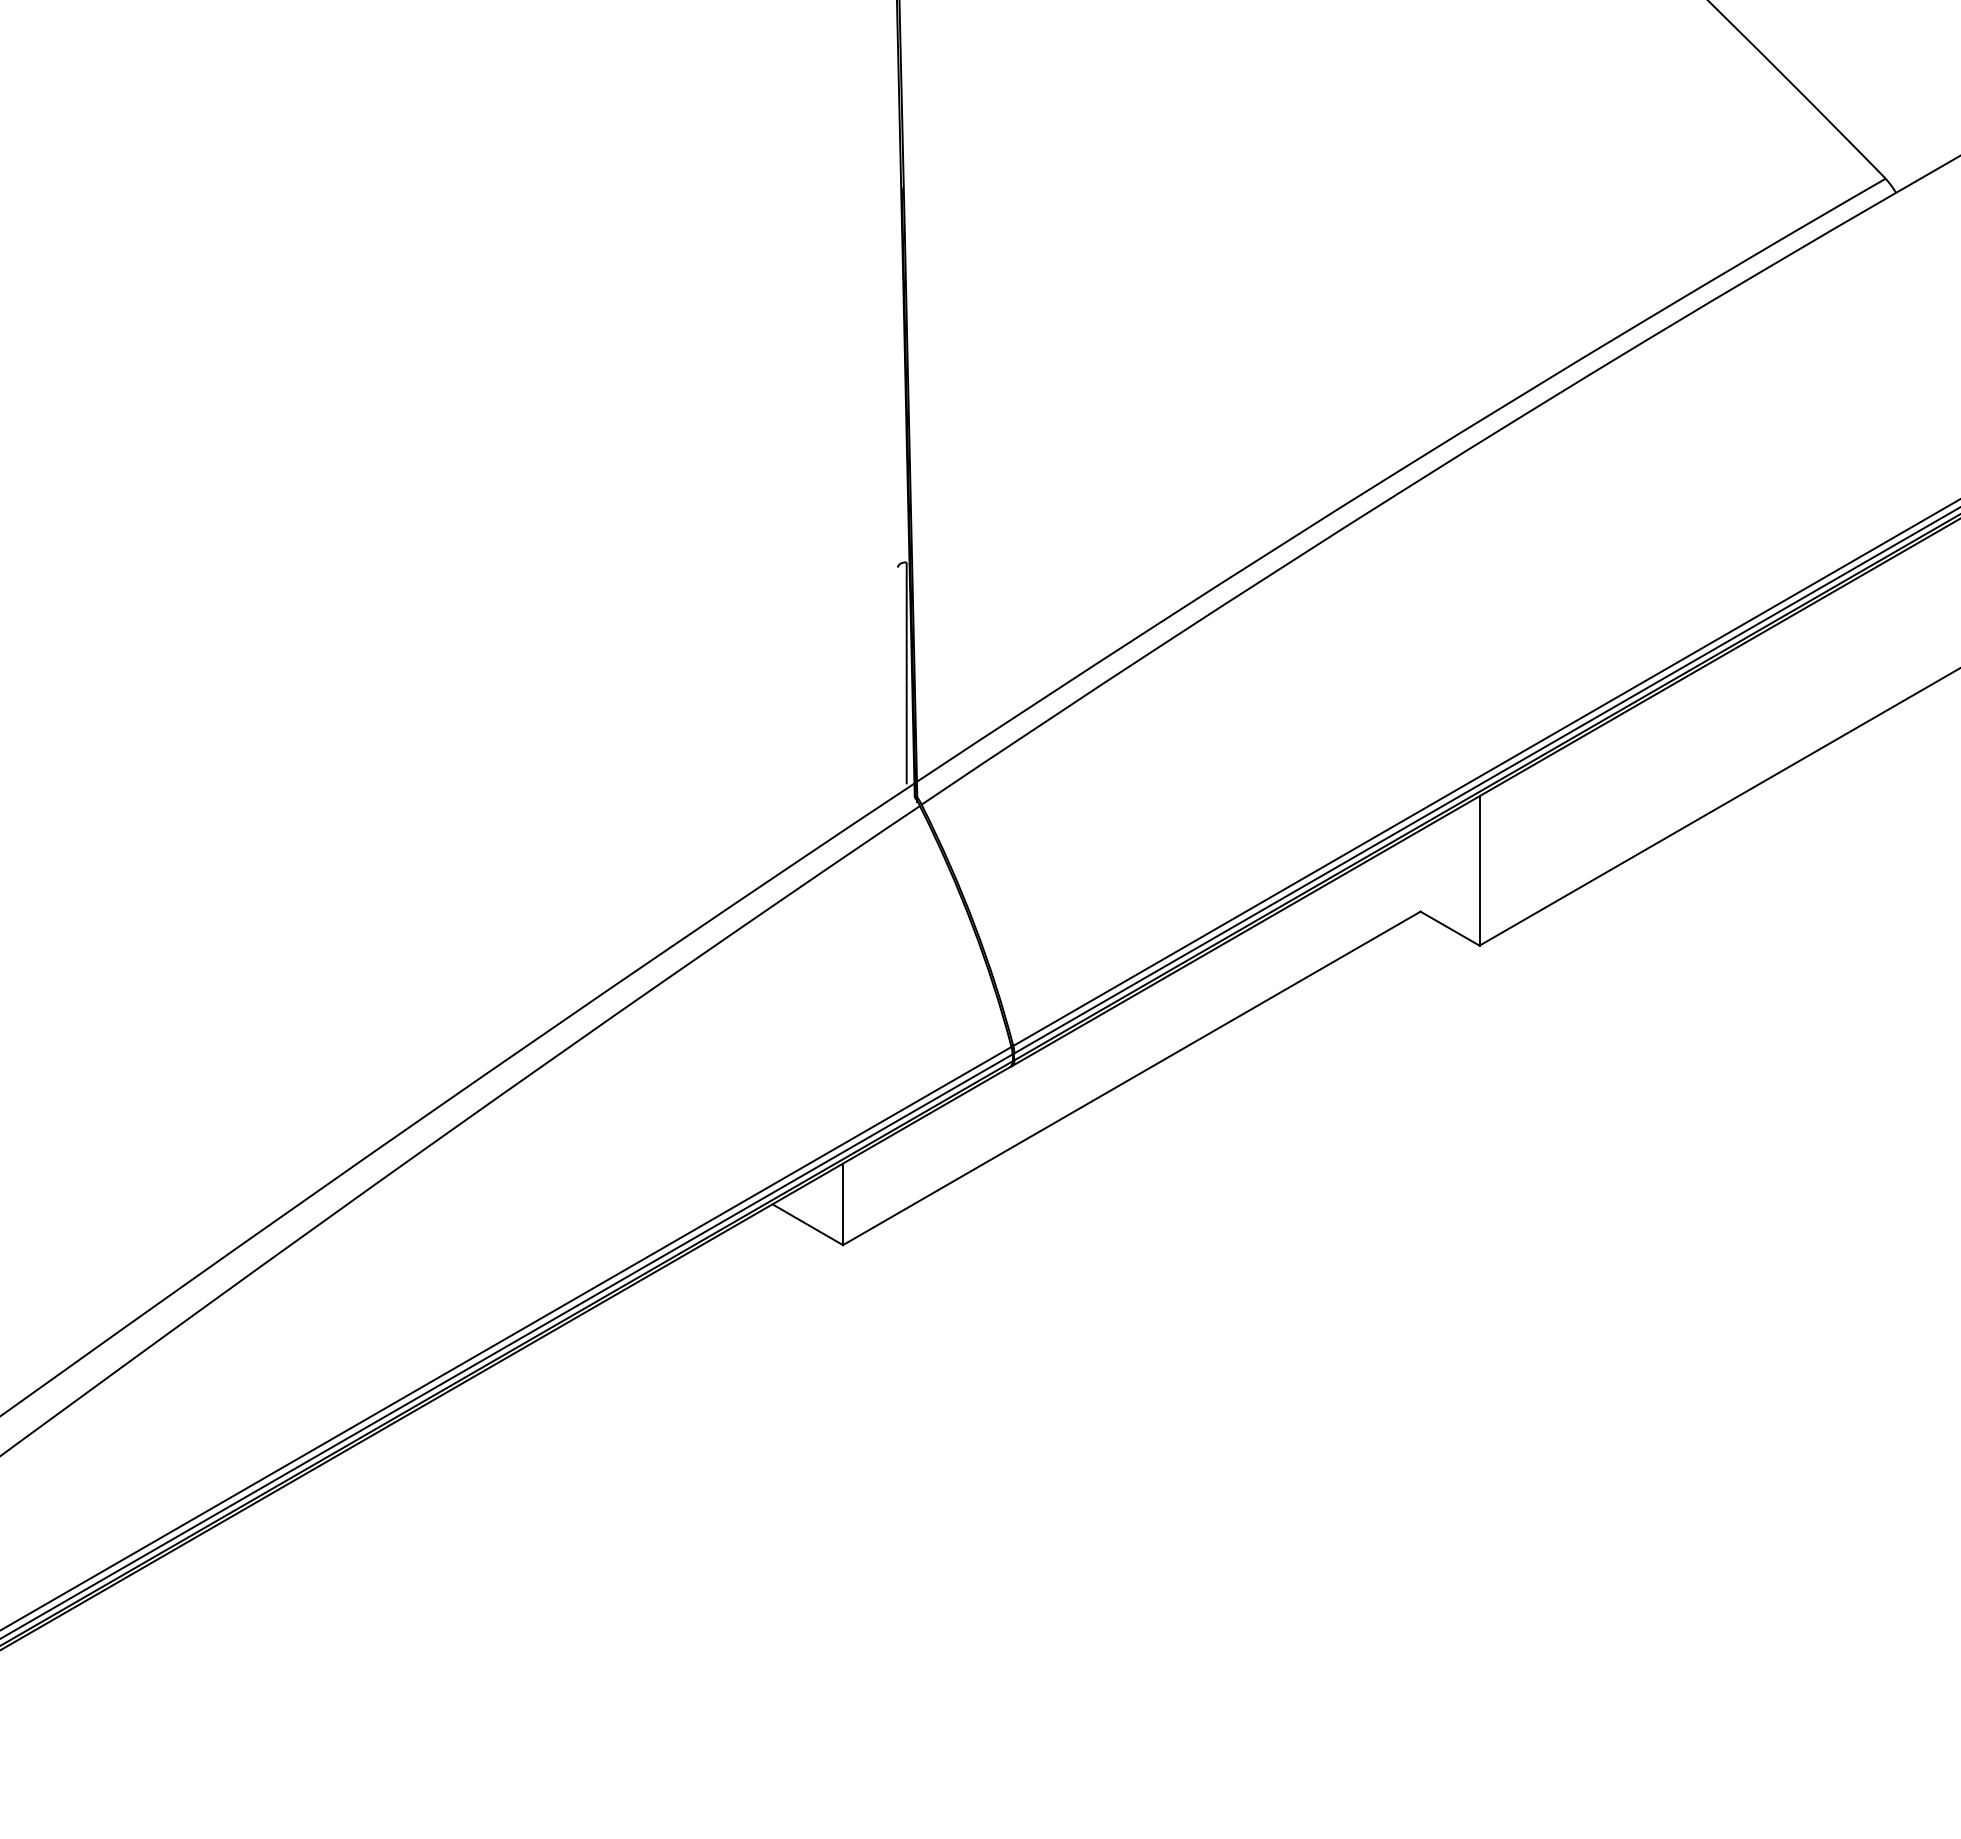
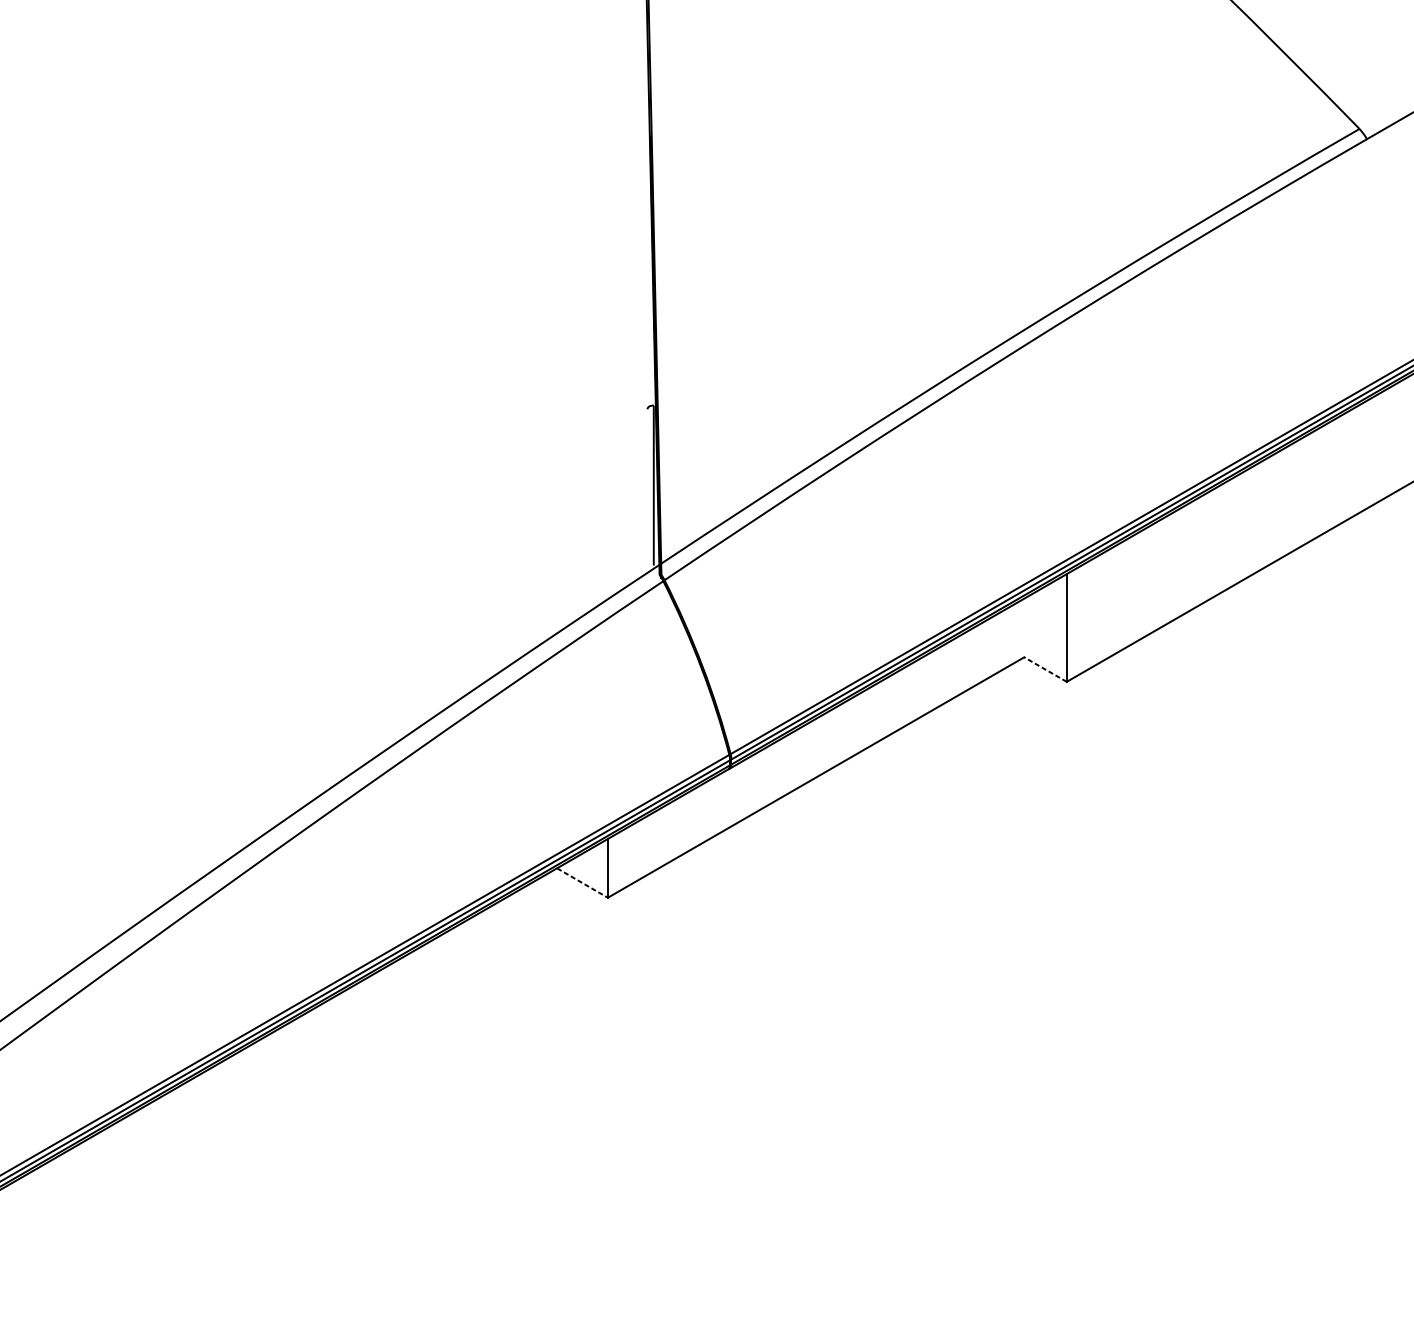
line: (1449, 928) -> (1045, 669), solid -> dashed
line: (807, 1224) -> (582, 882), solid -> dashed

